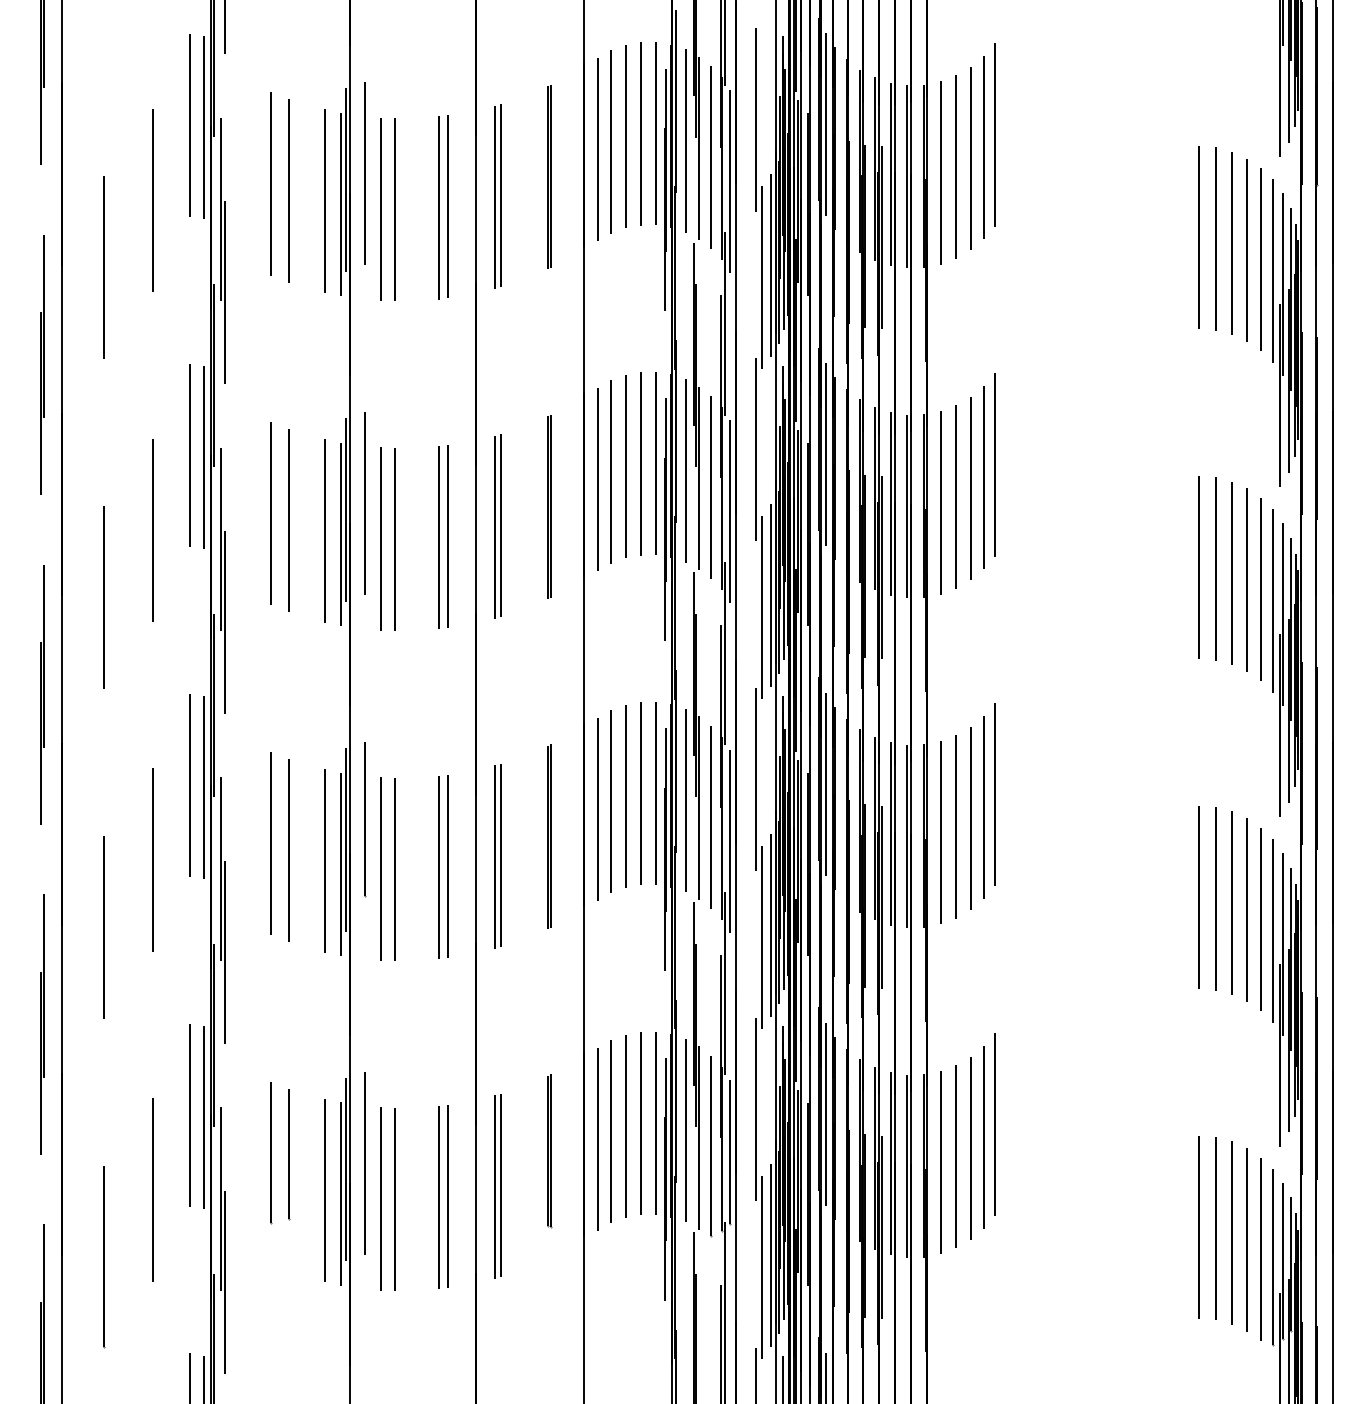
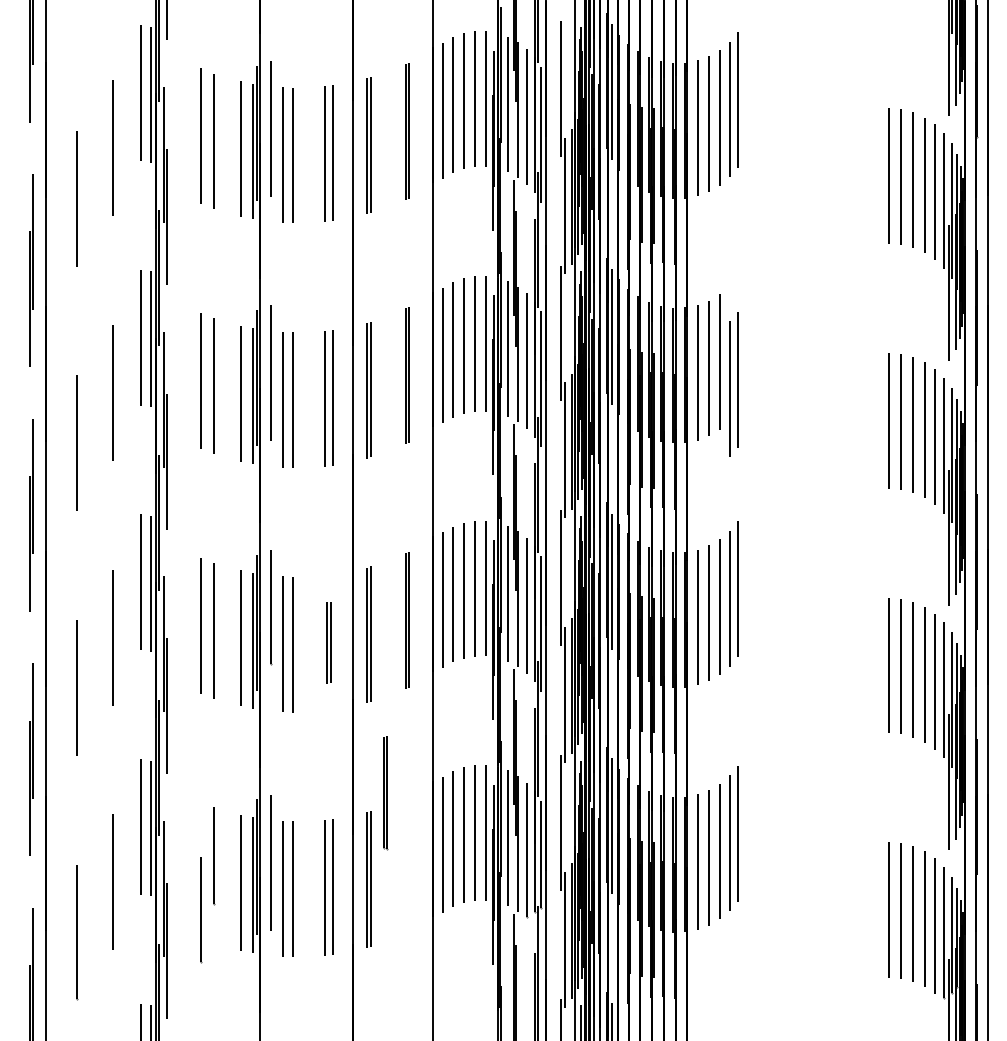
part: (989, 471) -> (733, 384), moved
part: (443, 866) -> (328, 642), size x0.6
part: (549, 1152) -> (385, 793), moved
line: (271, 1153) -> (201, 910), moved

